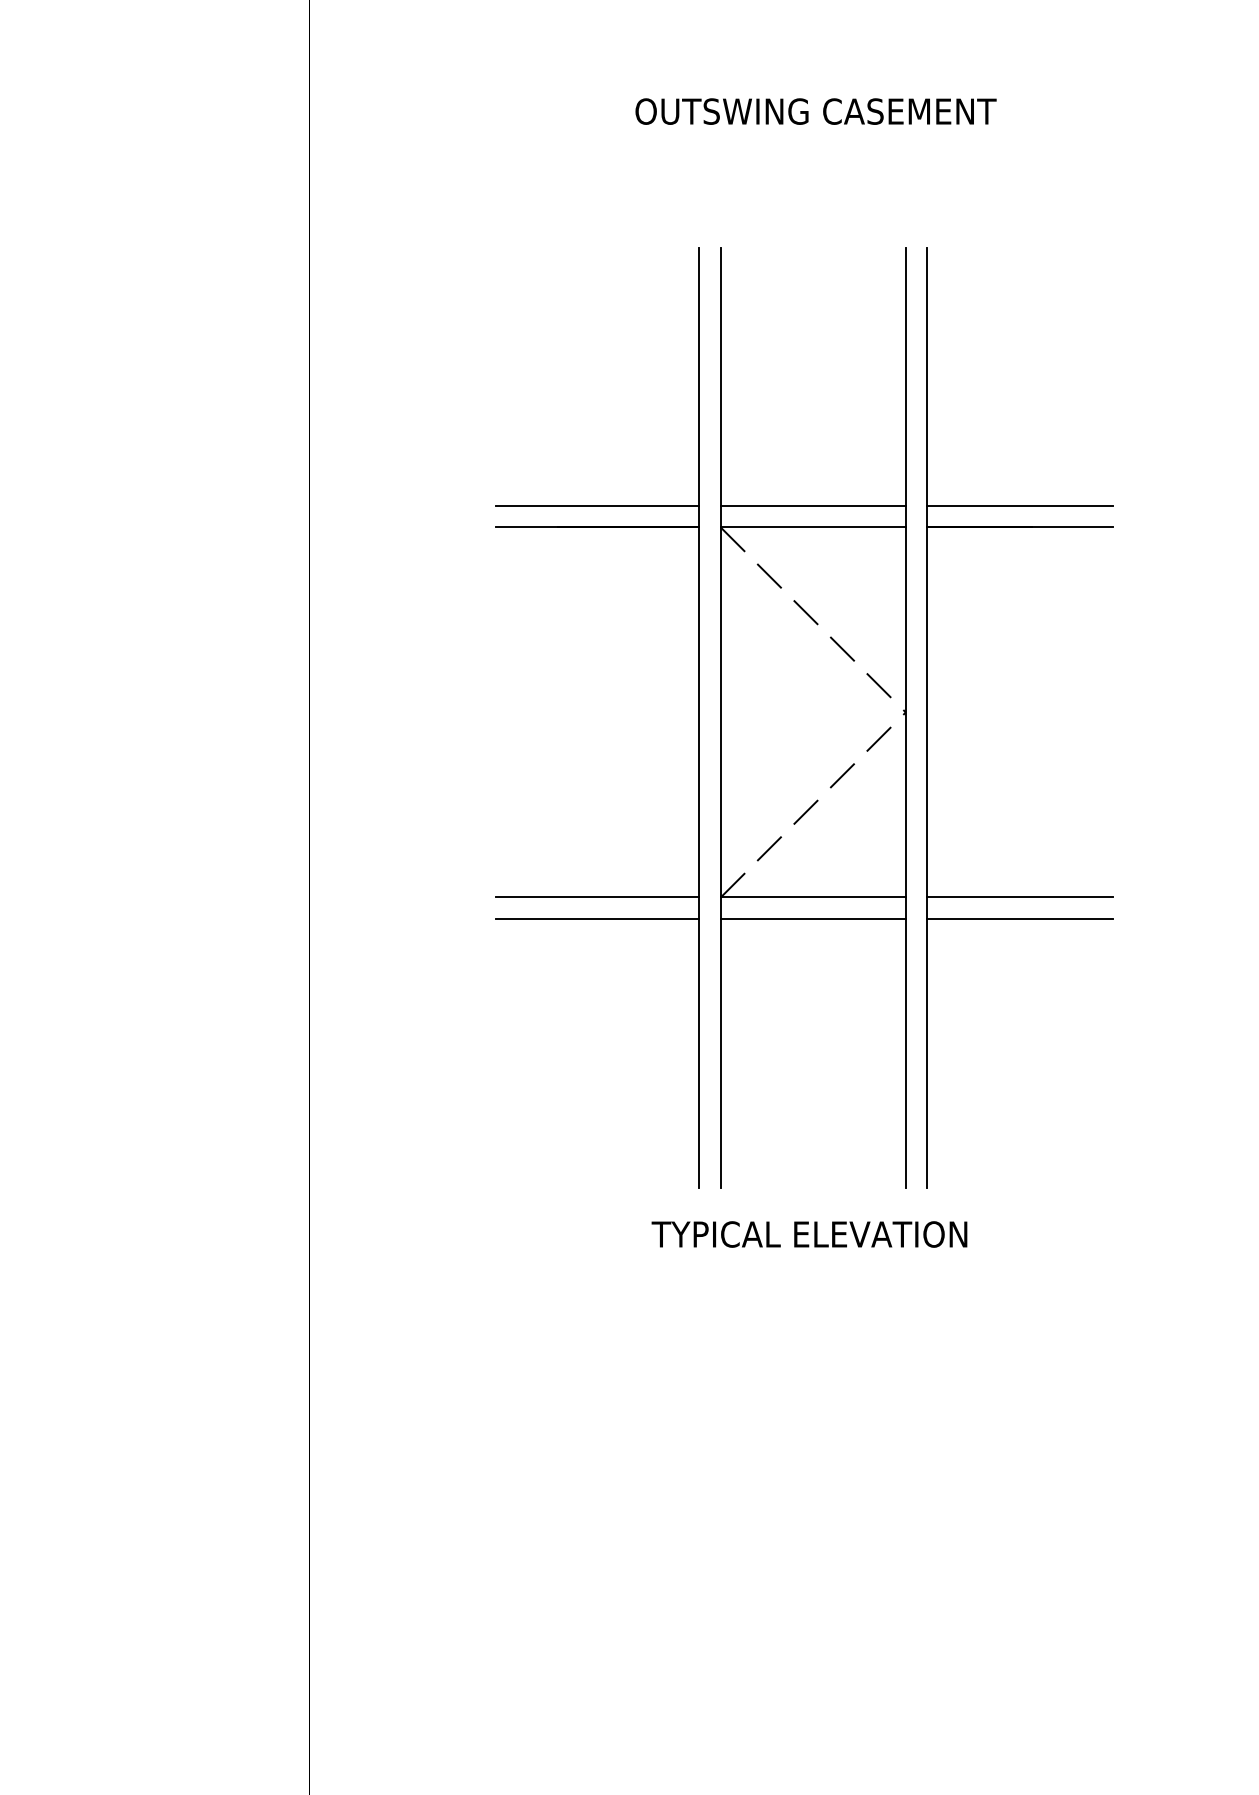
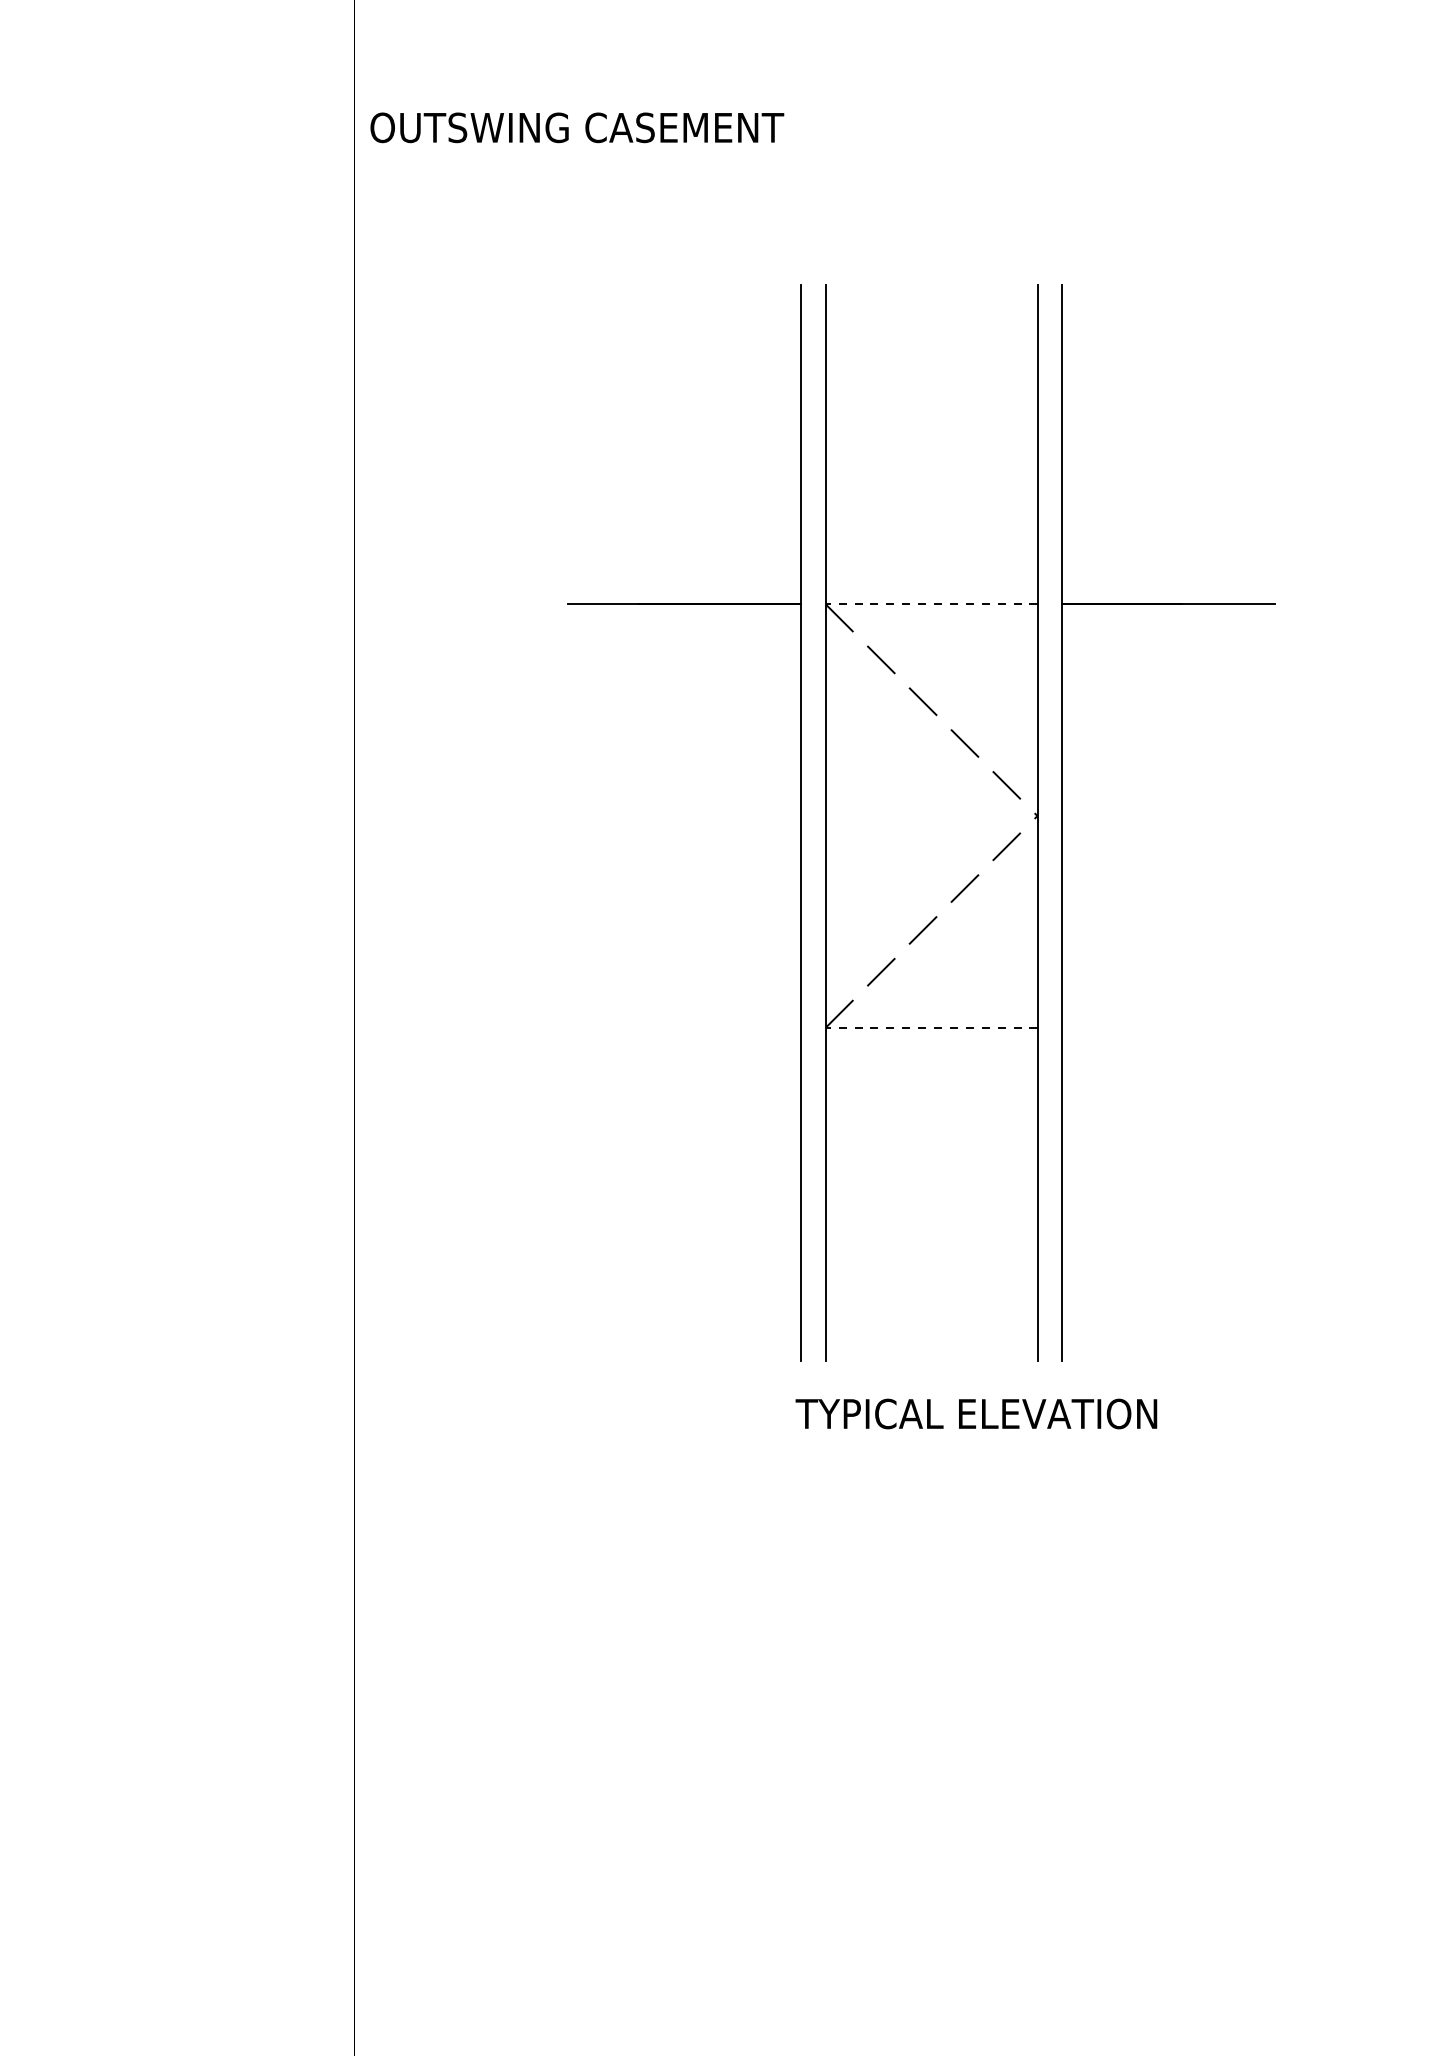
text: (815, 111) -> (576, 127), moved
line: (597, 505) -> (684, 579), removed
line: (812, 505) -> (930, 579), removed
line: (1020, 505) -> (1168, 579), removed
line: (813, 527) -> (931, 604), solid -> dashed
line: (597, 897) -> (684, 1028), removed
line: (813, 897) -> (931, 1028), solid -> dashed
line: (1020, 897) -> (1168, 1028), removed
line: (597, 918) -> (684, 1052), removed
line: (812, 918) -> (930, 1052), removed
line: (1020, 918) -> (1168, 1052), removed
text: (809, 1234) -> (976, 1413), moved

